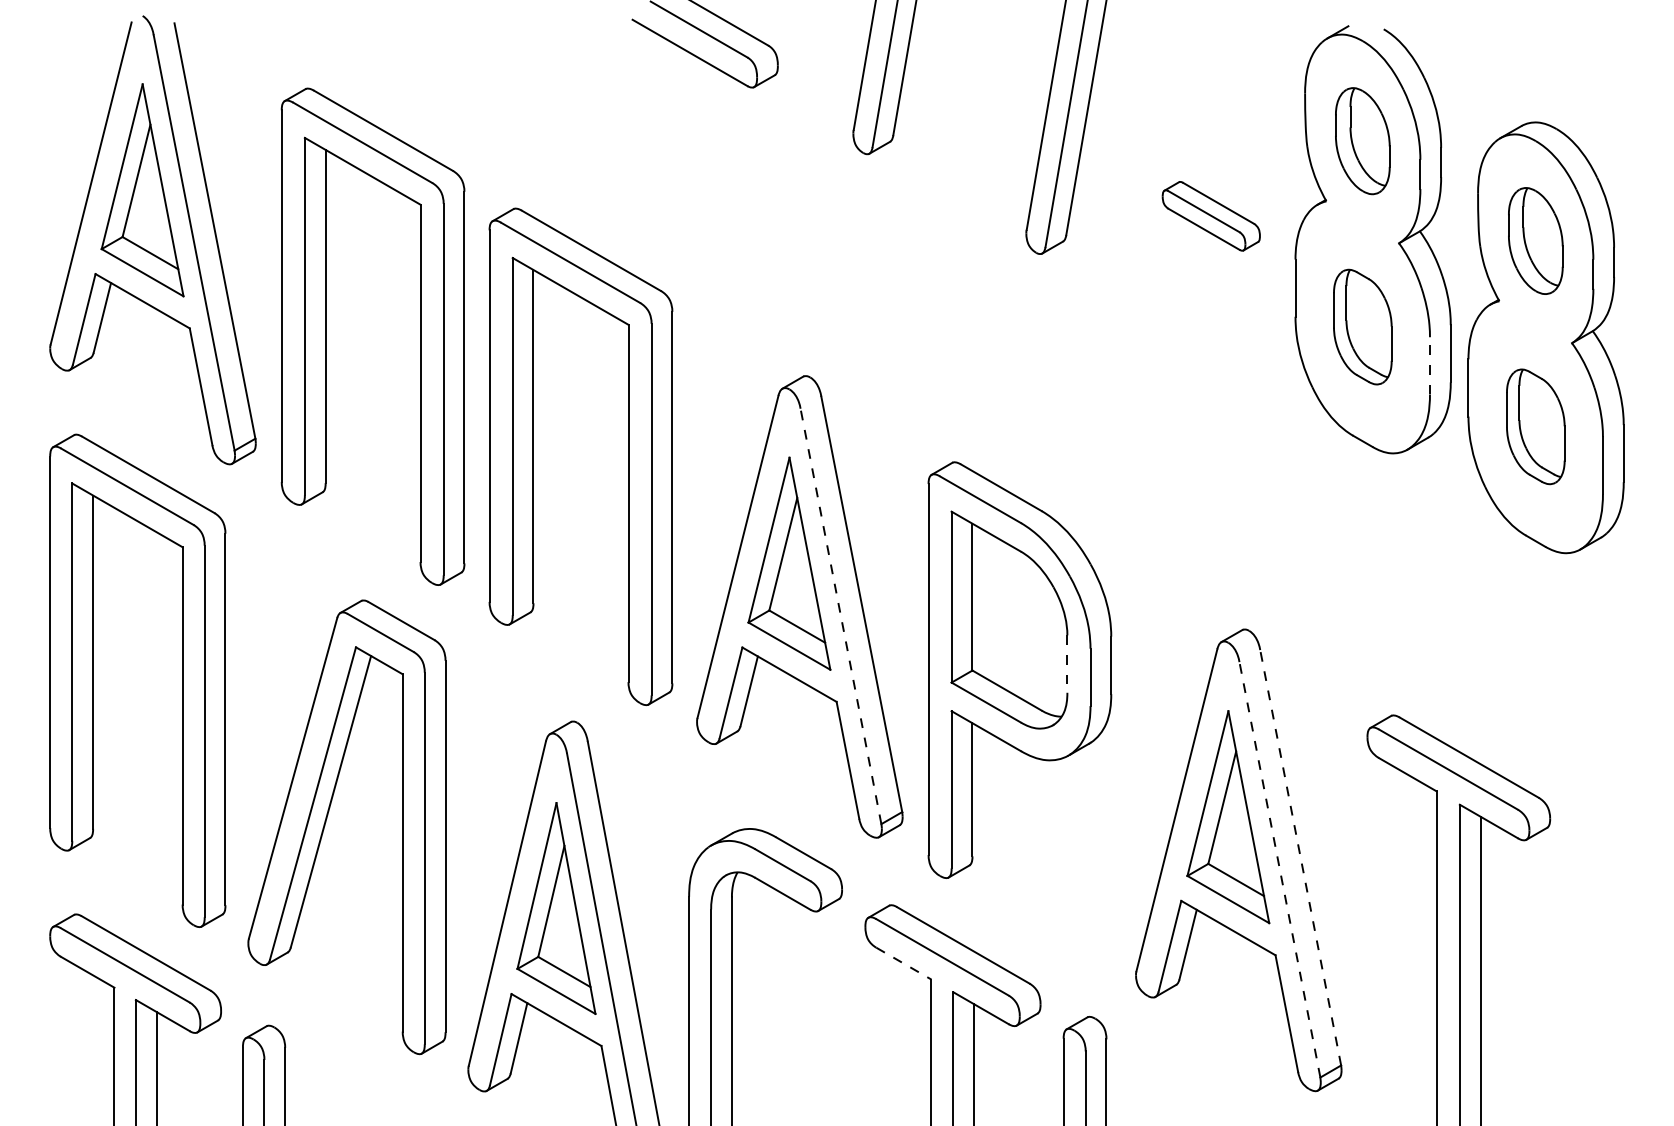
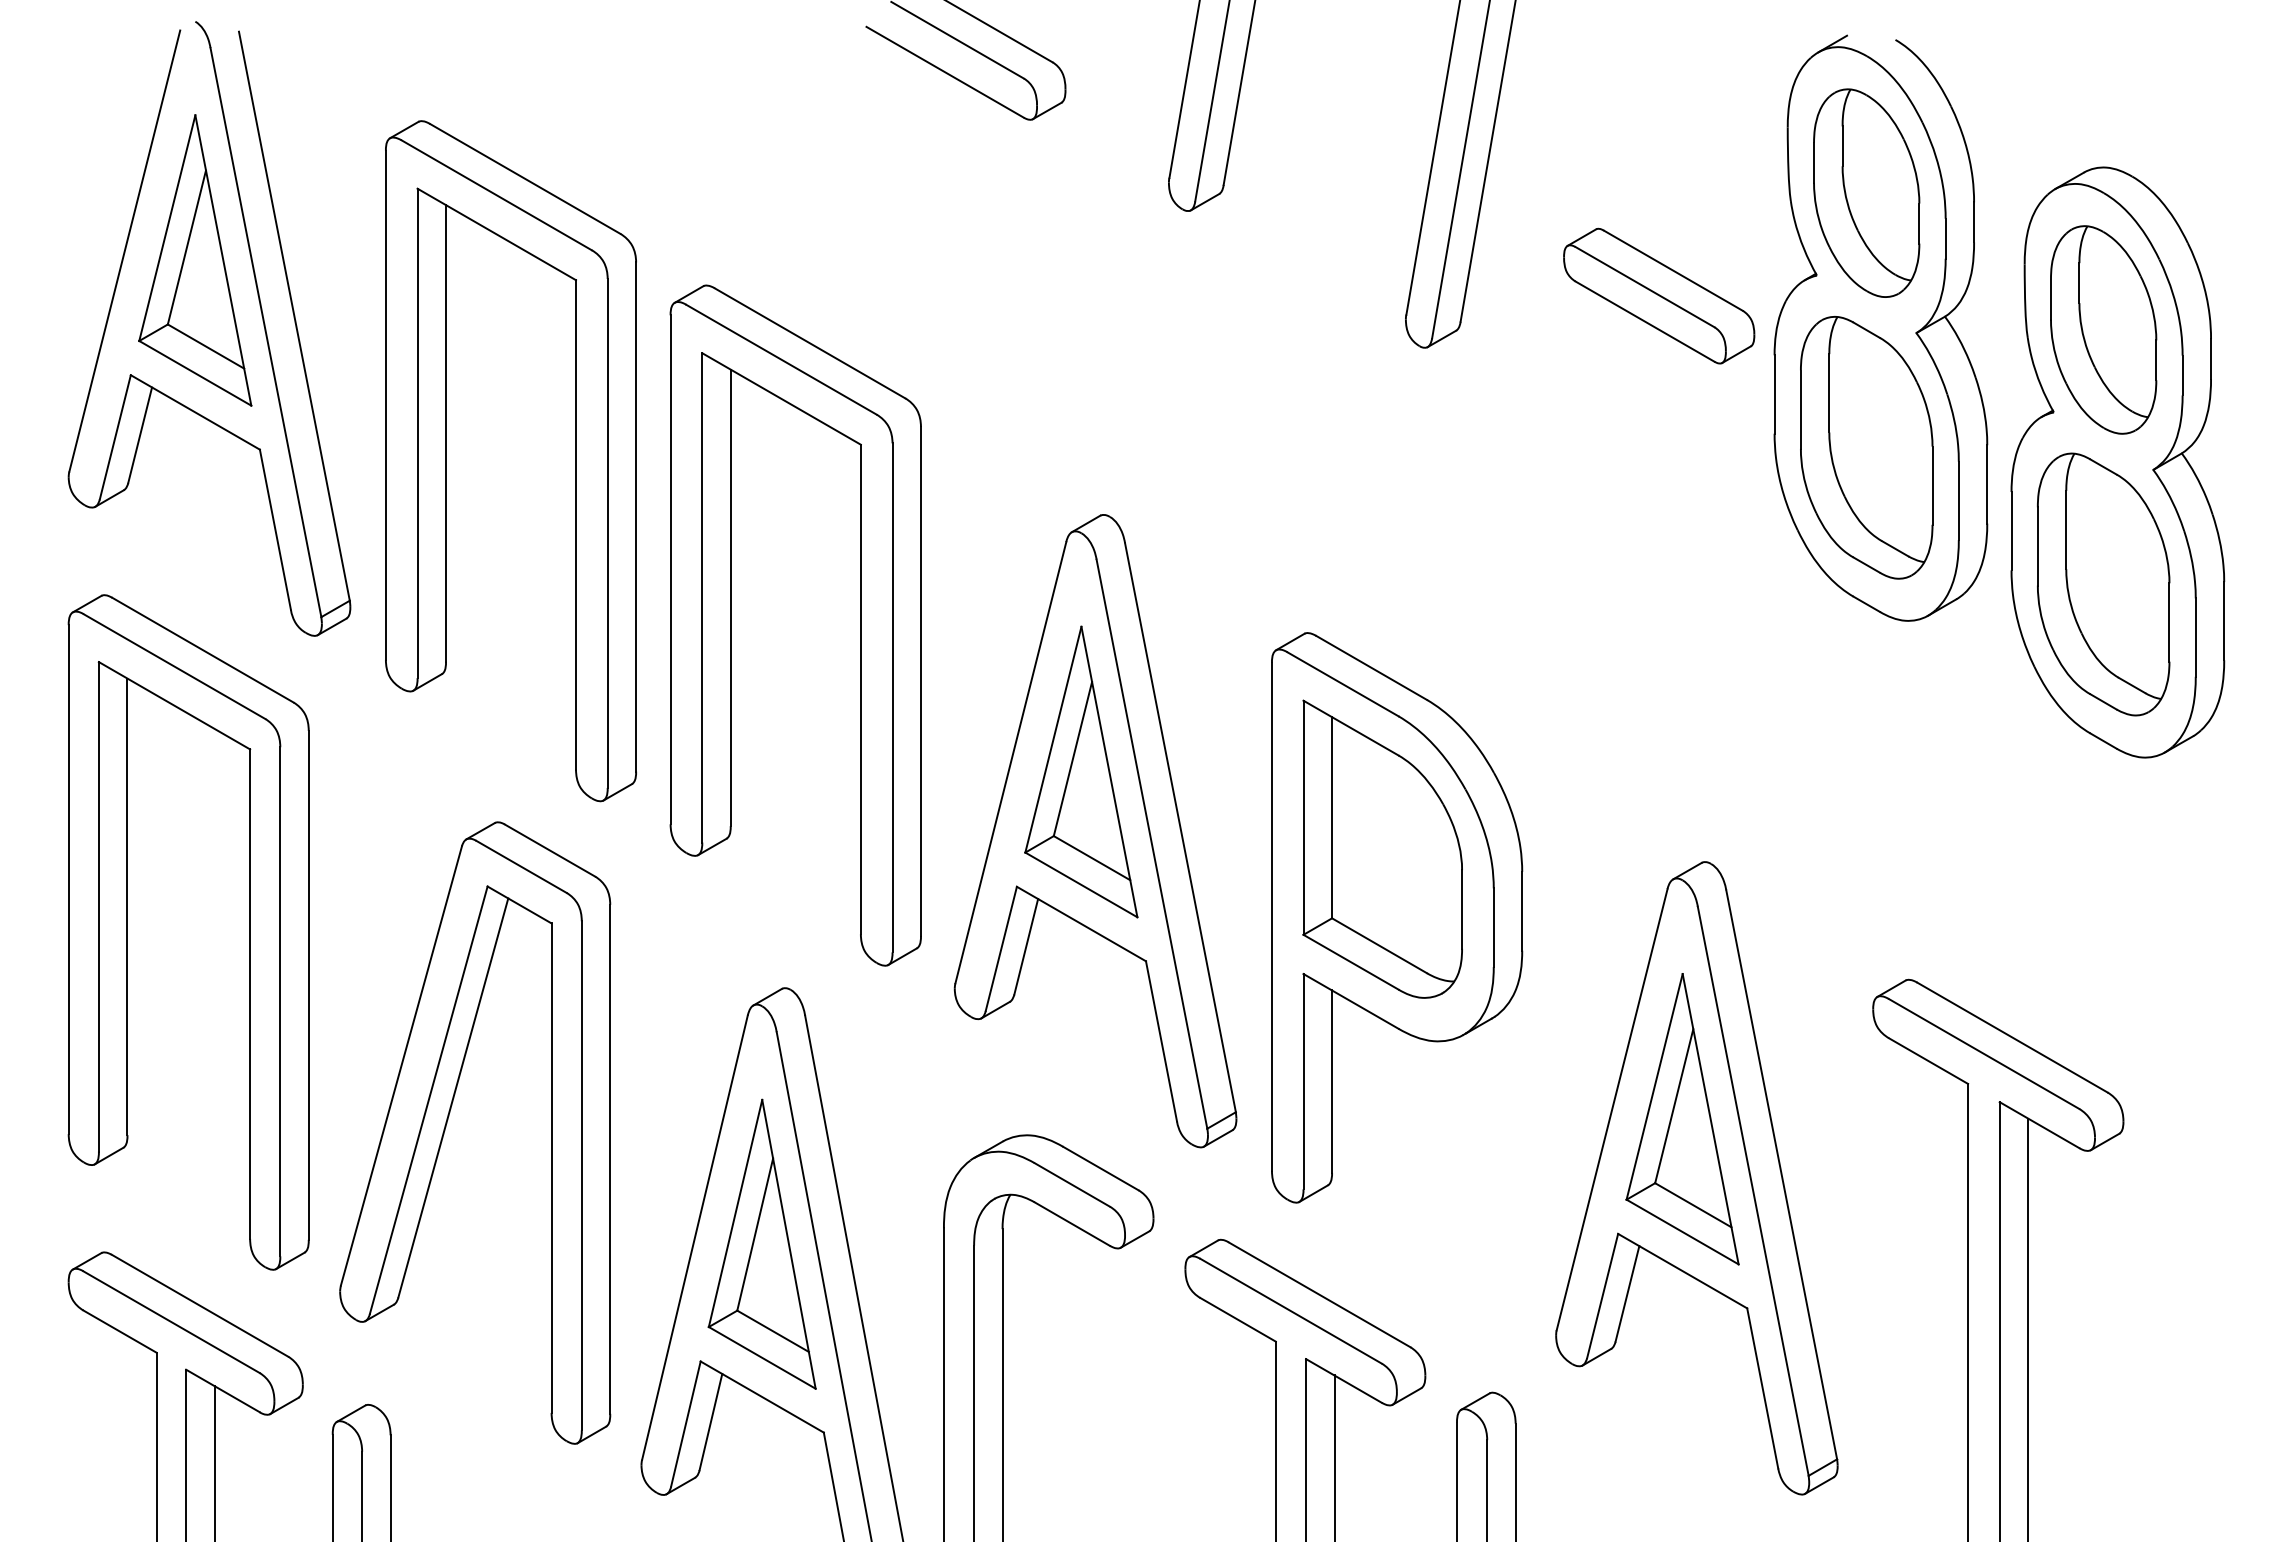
part: (1362, 140) -> (1866, 192), size x1.43
part: (1211, 215) -> (1659, 295), size x1.43
part: (1535, 240) -> (2103, 329), size x1.43
part: (1362, 326) -> (1866, 447), size x1.67
line: (1429, 365) -> (1958, 500), dashed -> solid
part: (1535, 426) -> (2103, 584), size x1.67
line: (840, 616) -> (1151, 844), dashed -> solid
line: (1067, 664) -> (1462, 909), dashed -> solid
line: (1300, 857) -> (1781, 1174), dashed -> solid
line: (1280, 869) -> (1753, 1191), dashed -> solid
line: (904, 963) -> (1238, 1319), dashed -> solid

